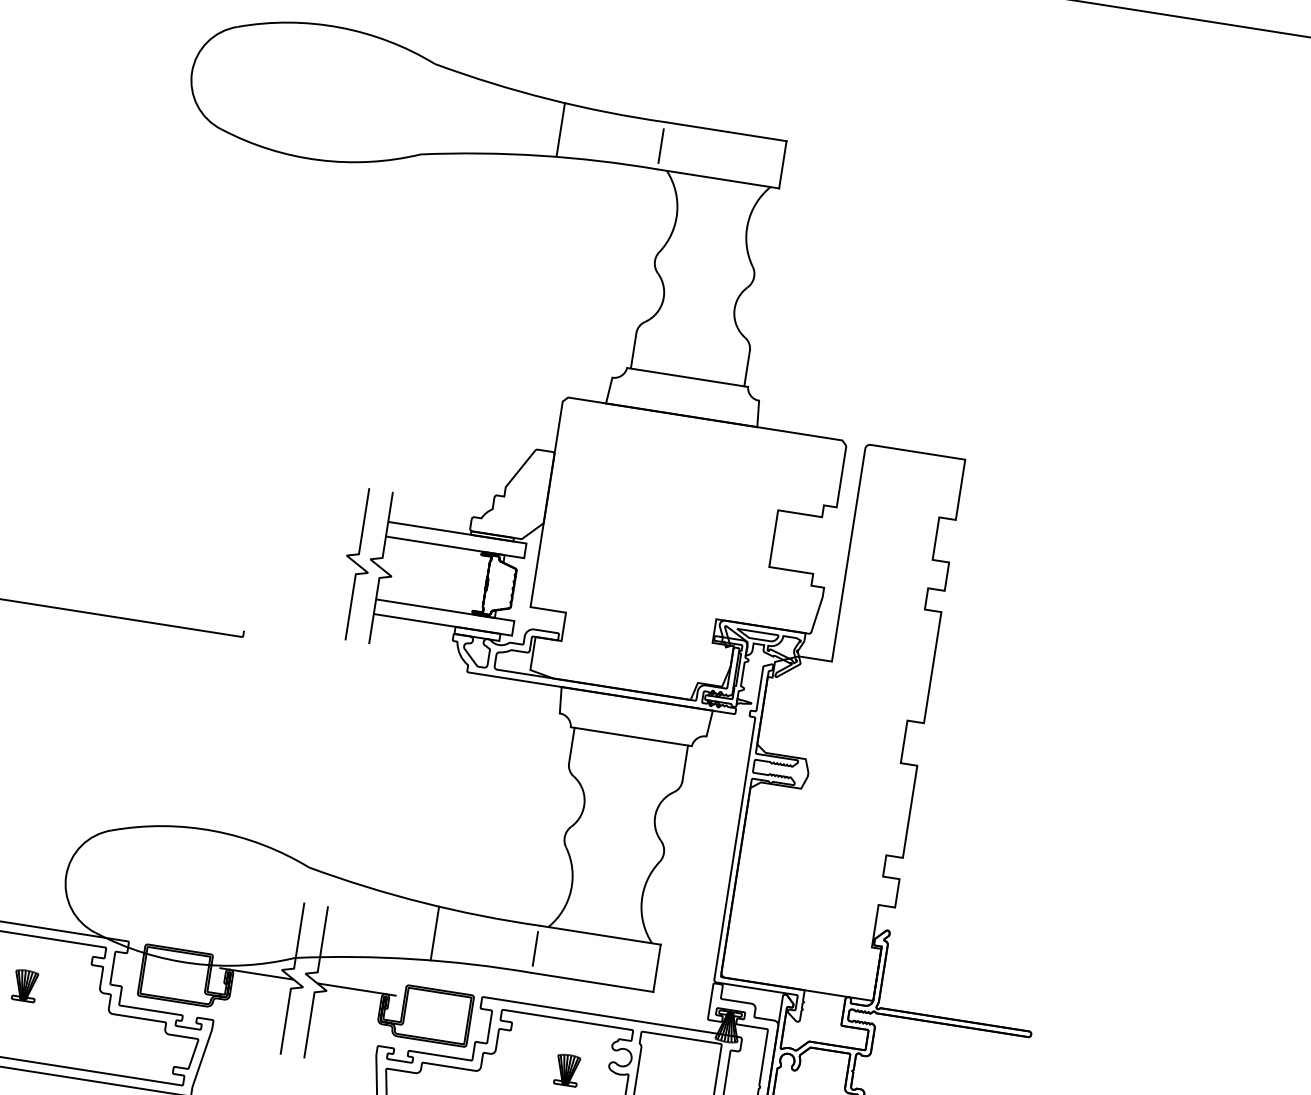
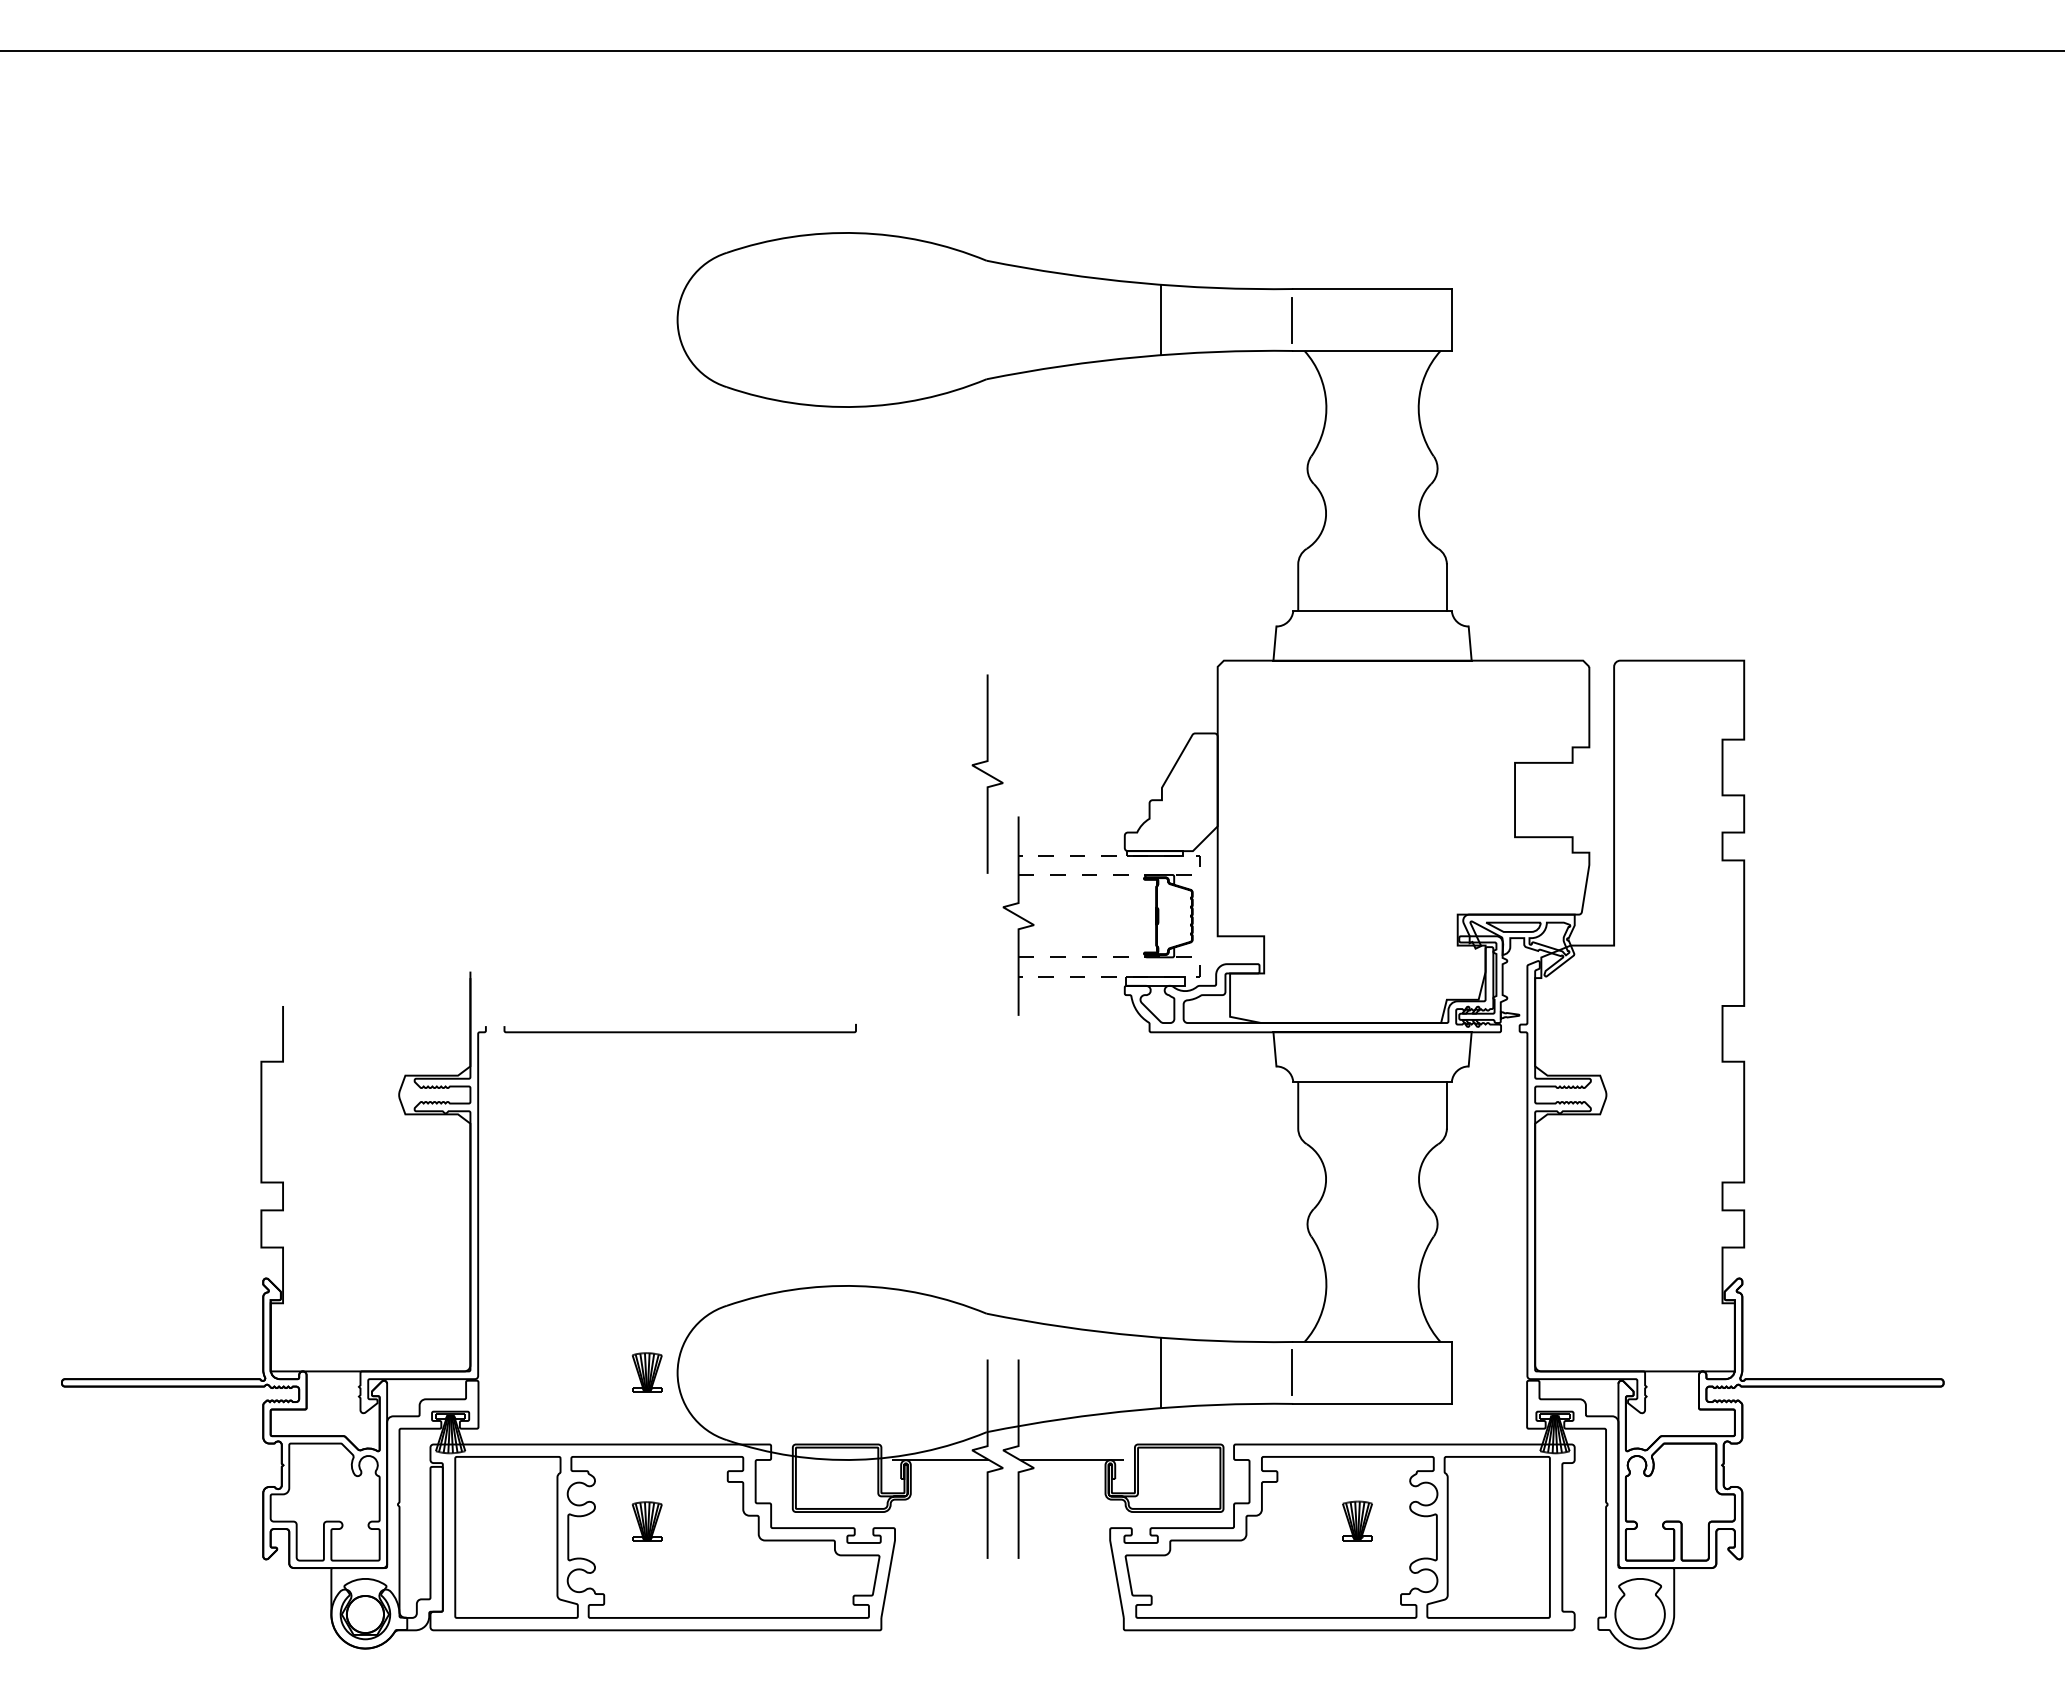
line: (525, 550) -> (1199, 865), solid -> dashed
curve: (357, 563) -> (987, 773), moved
line: (513, 627) -> (1199, 966), solid -> dashed
part: (42, 871) -> (646, 1372), added

